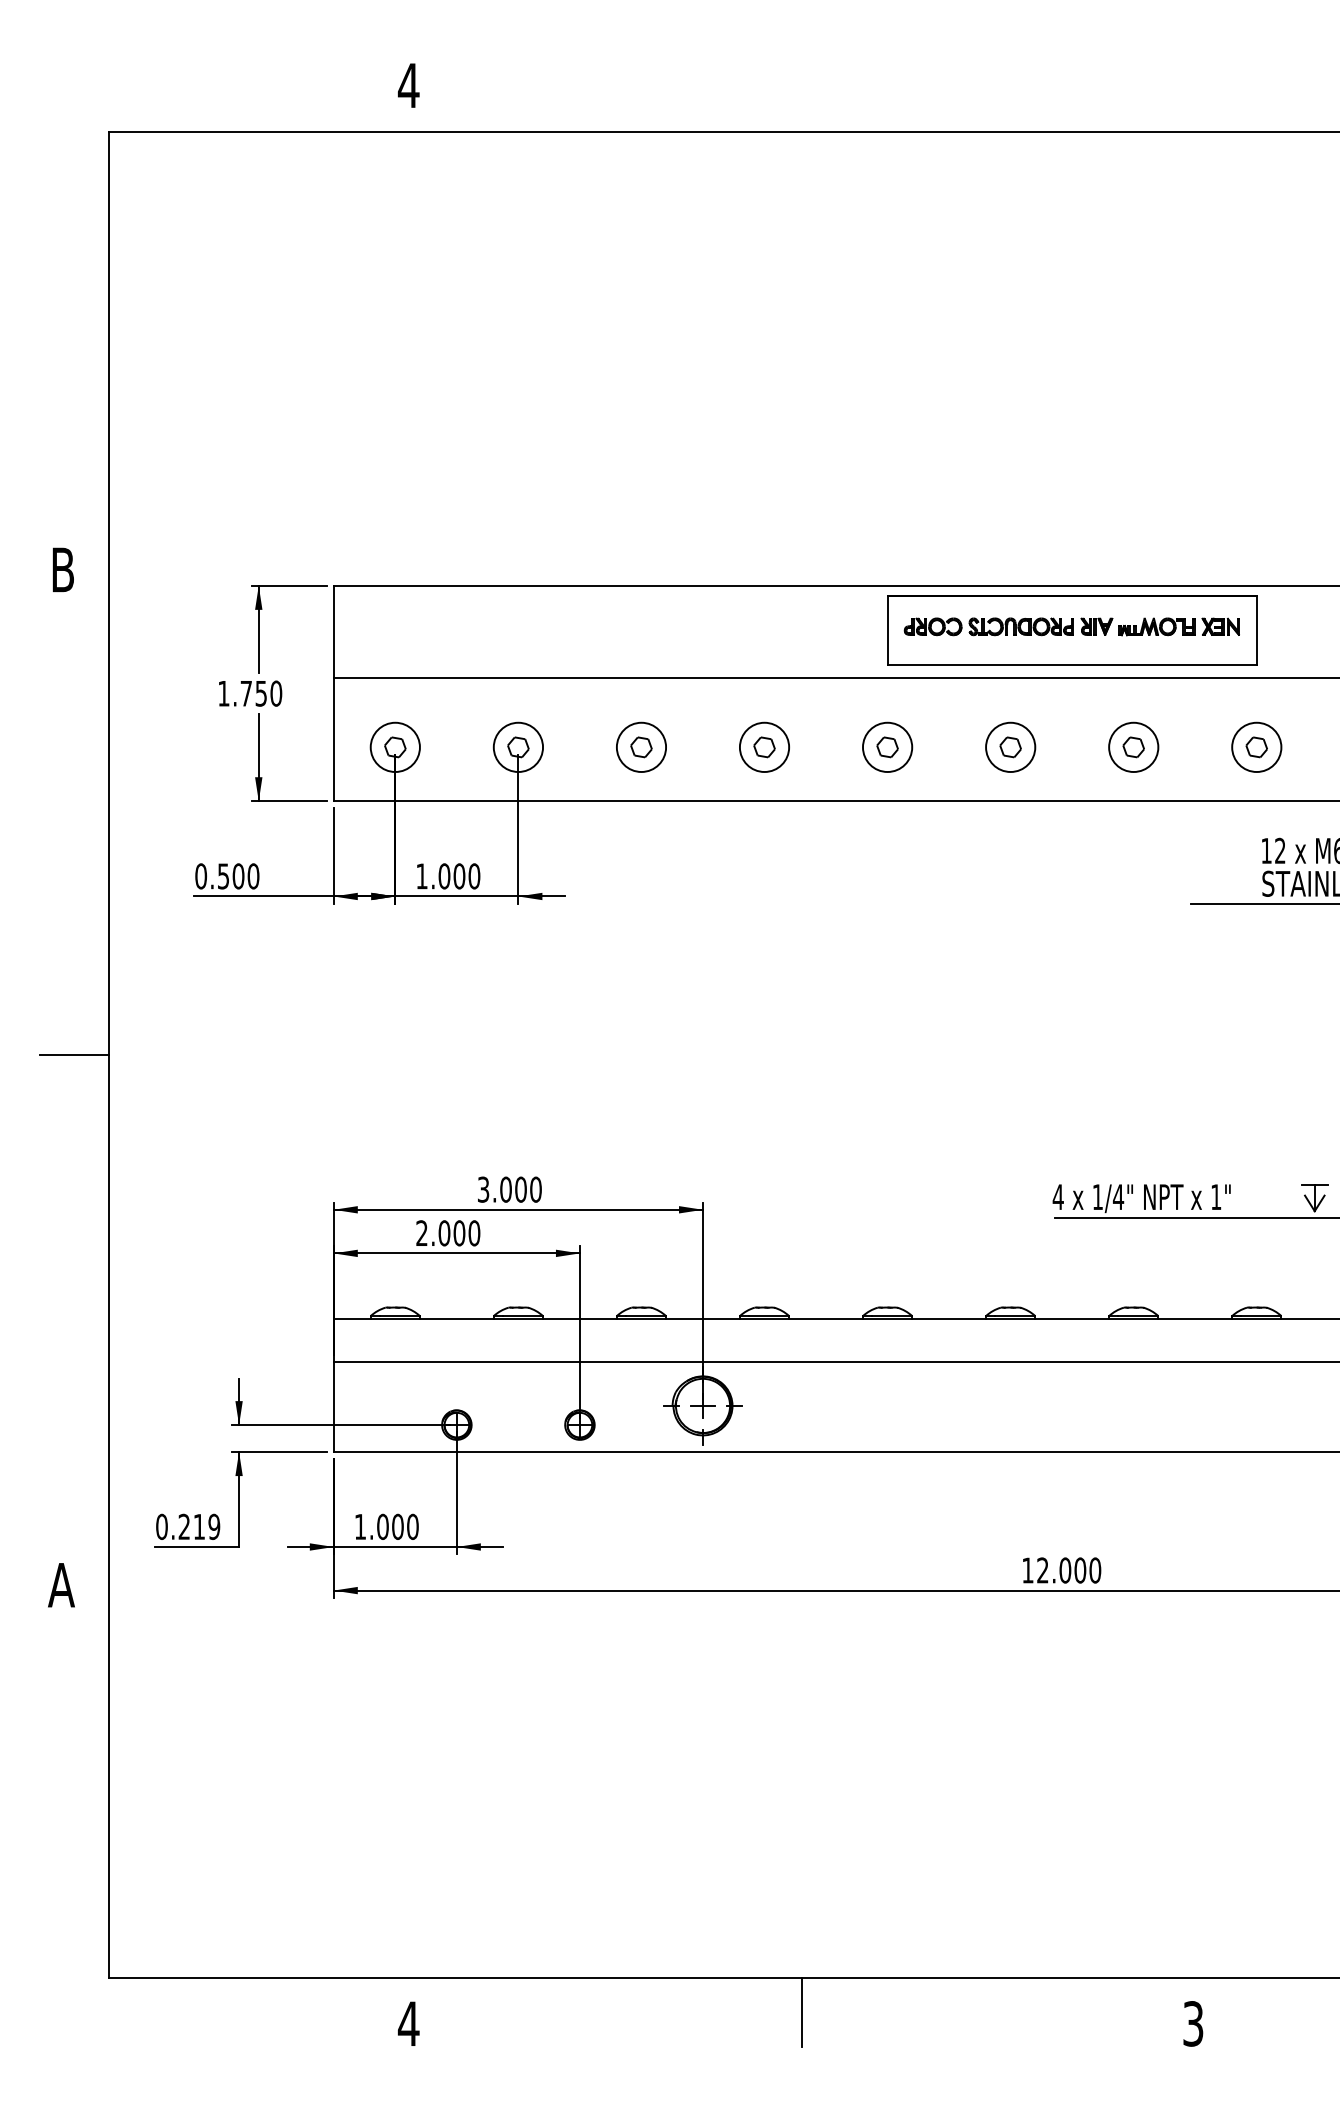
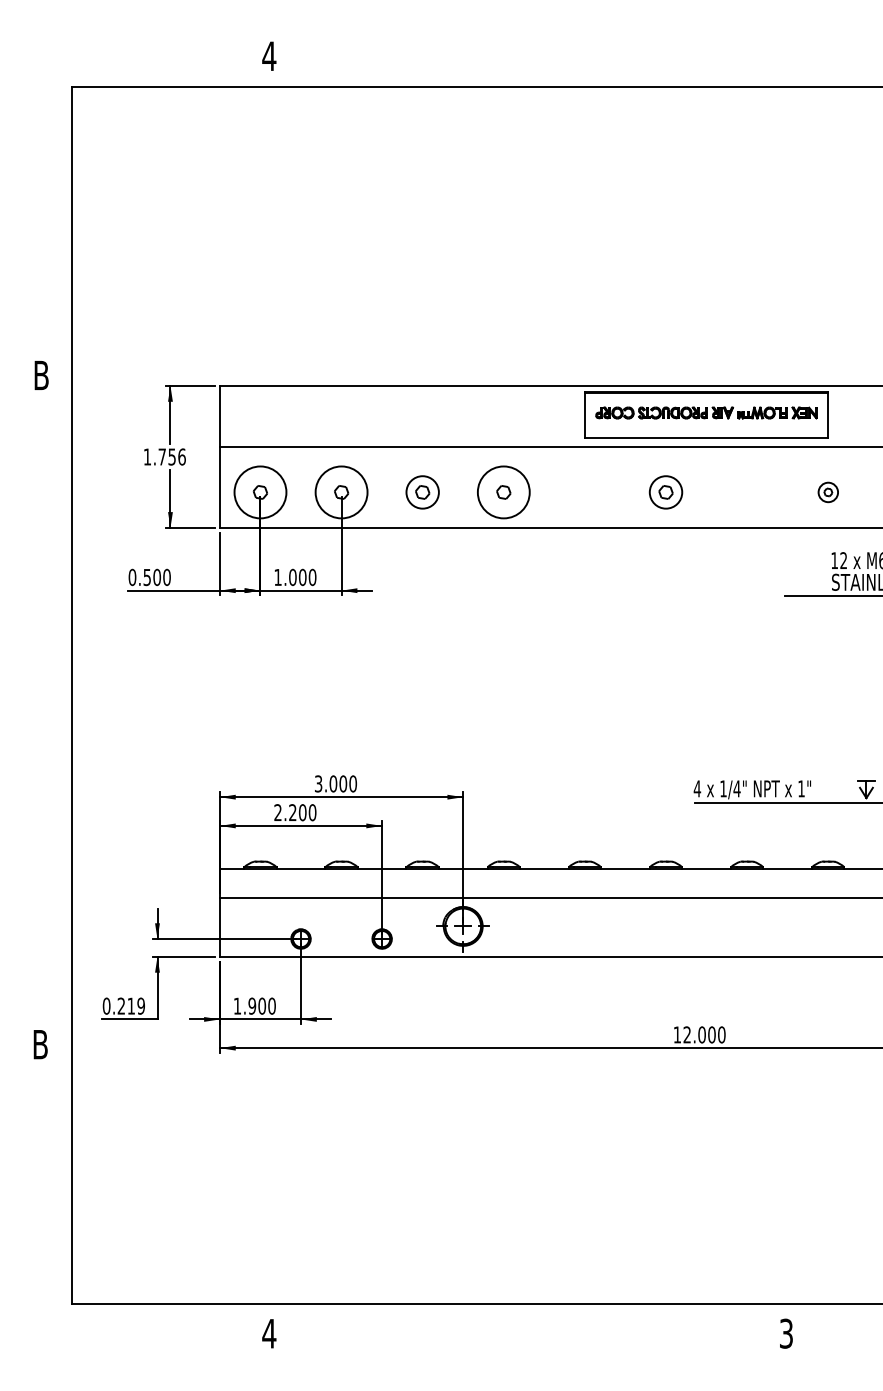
text: (275, 692) -> (181, 456), 1.750 -> 1.756
circle: (395, 747) -> (260, 492), size x1.6
circle: (518, 747) -> (341, 492), size x1.6
circle: (764, 747) -> (503, 492), size x1.6
part: (886, 747) -> (584, 492), removed
part: (1134, 747) -> (747, 492), removed
part: (1257, 747) -> (828, 492), size x0.6
line: (75, 1055) -> (49, 695), removed
text: (443, 1233) -> (292, 812), 2.000 -> 2.200
text: (383, 1527) -> (252, 1006), 1.000 -> 1.900
text: (61, 1585) -> (40, 1044), A -> B
line: (802, 2012) -> (528, 1326), removed

